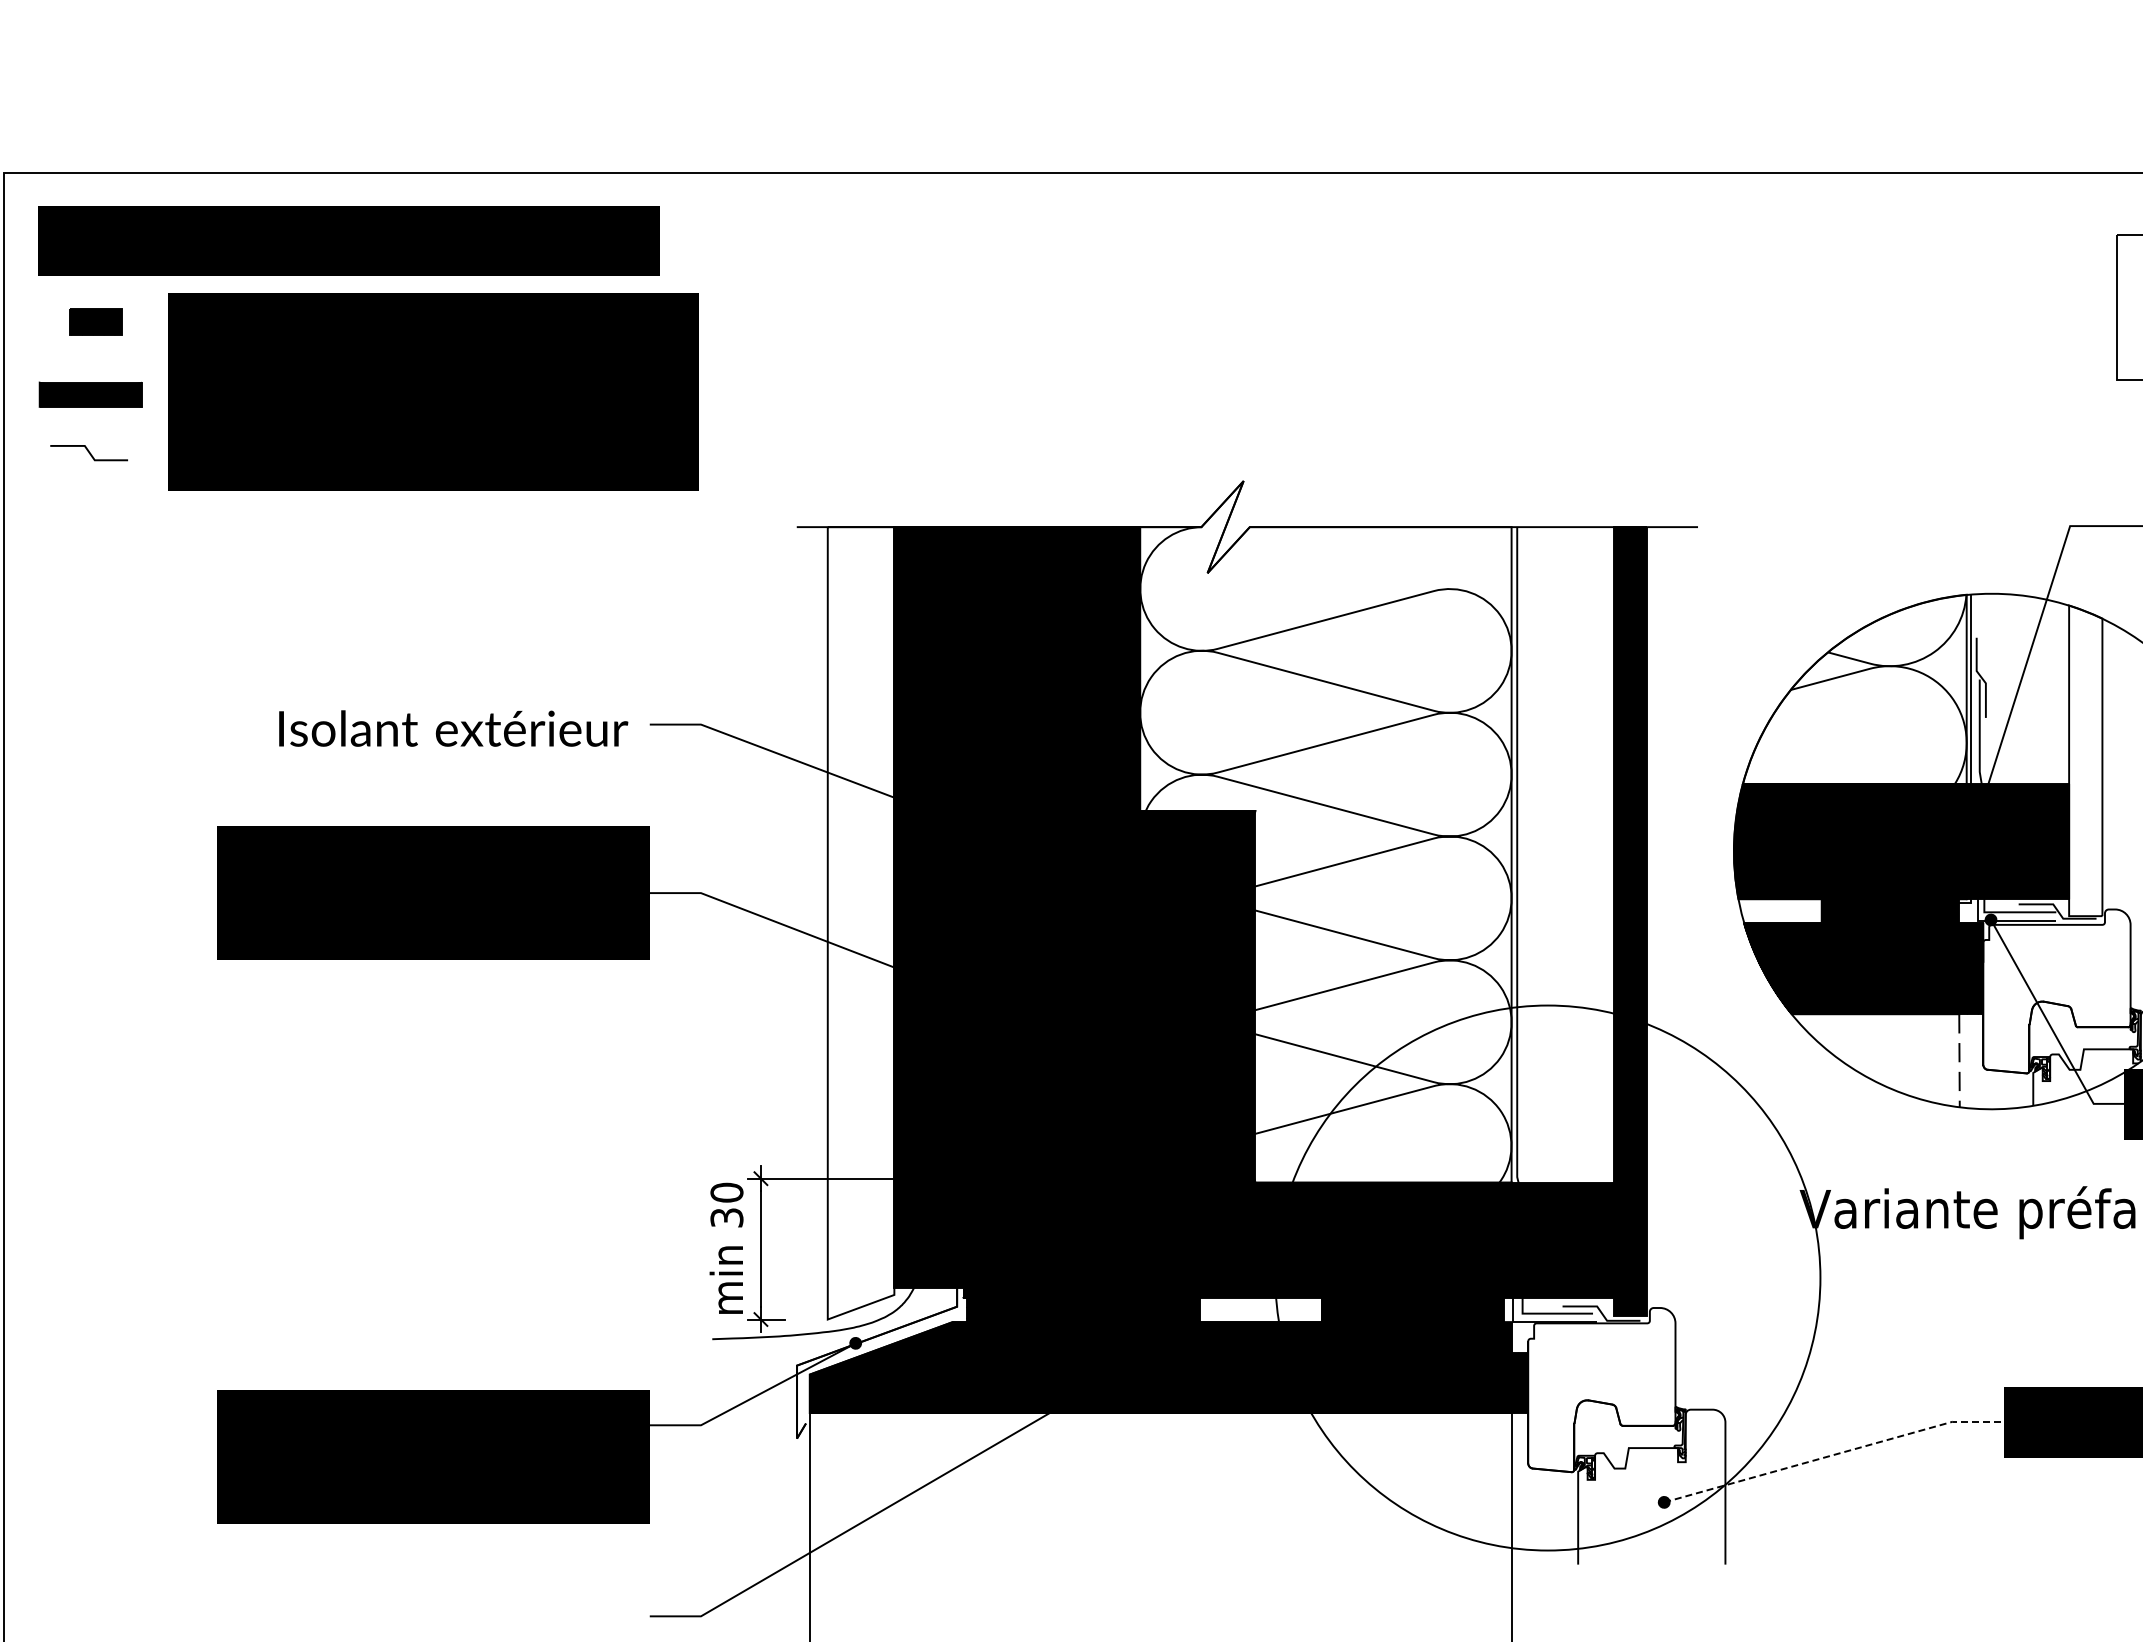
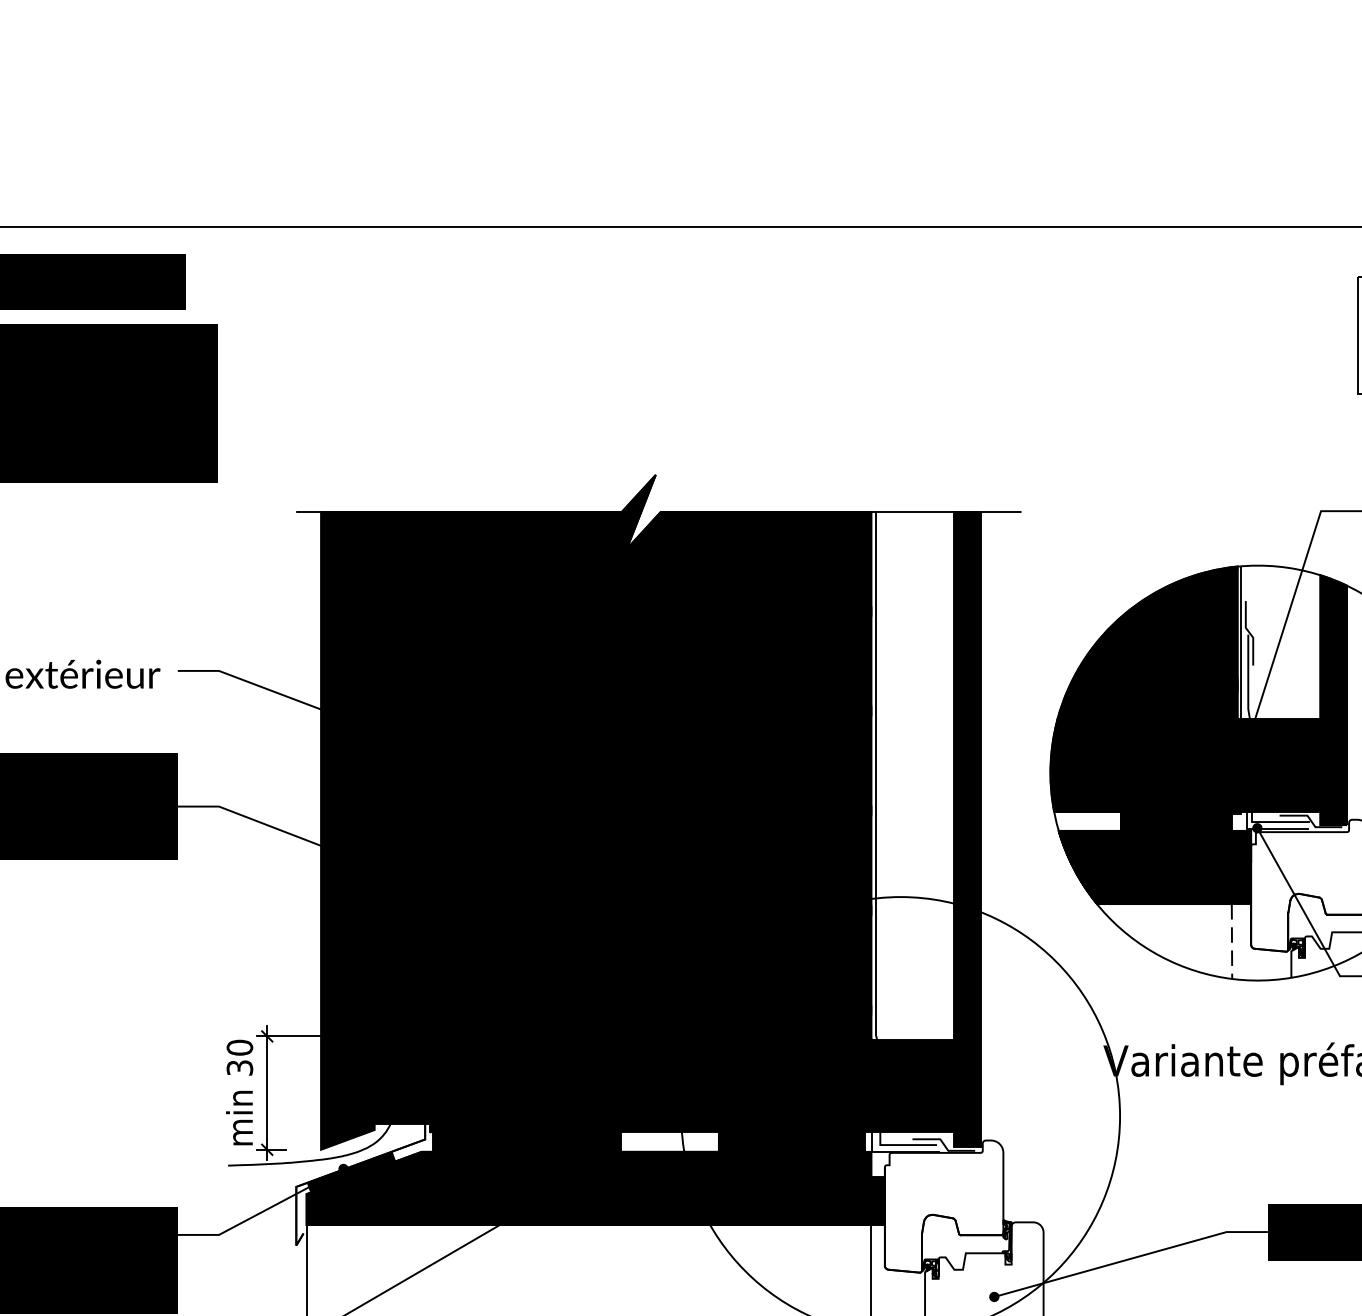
fill: (1854, 689) -> (1147, 642), added
fill: (2085, 760) -> (1333, 699), added
fill: (1325, 831) -> (721, 756), added
fill: (860, 923) -> (347, 831), added
fill: (865, 1347) -> (351, 1172), added
line: (1834, 1454) -> (1131, 1258), dashed -> solid

